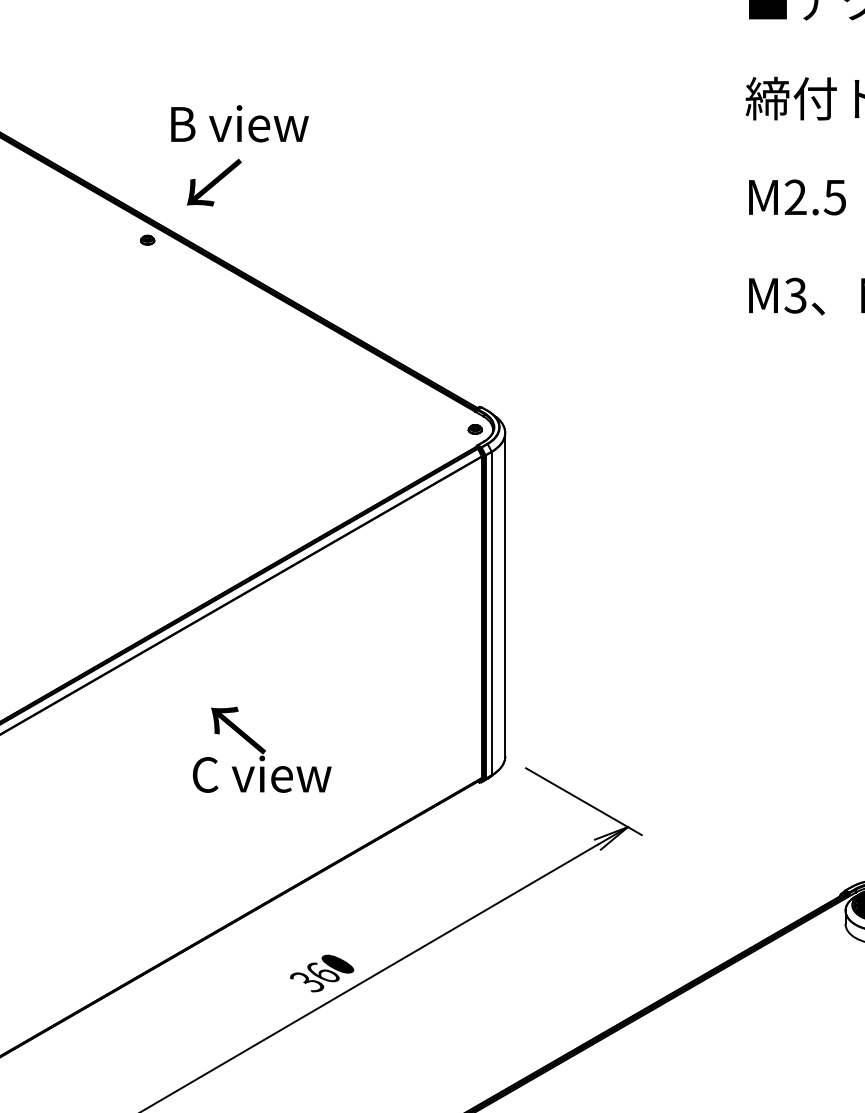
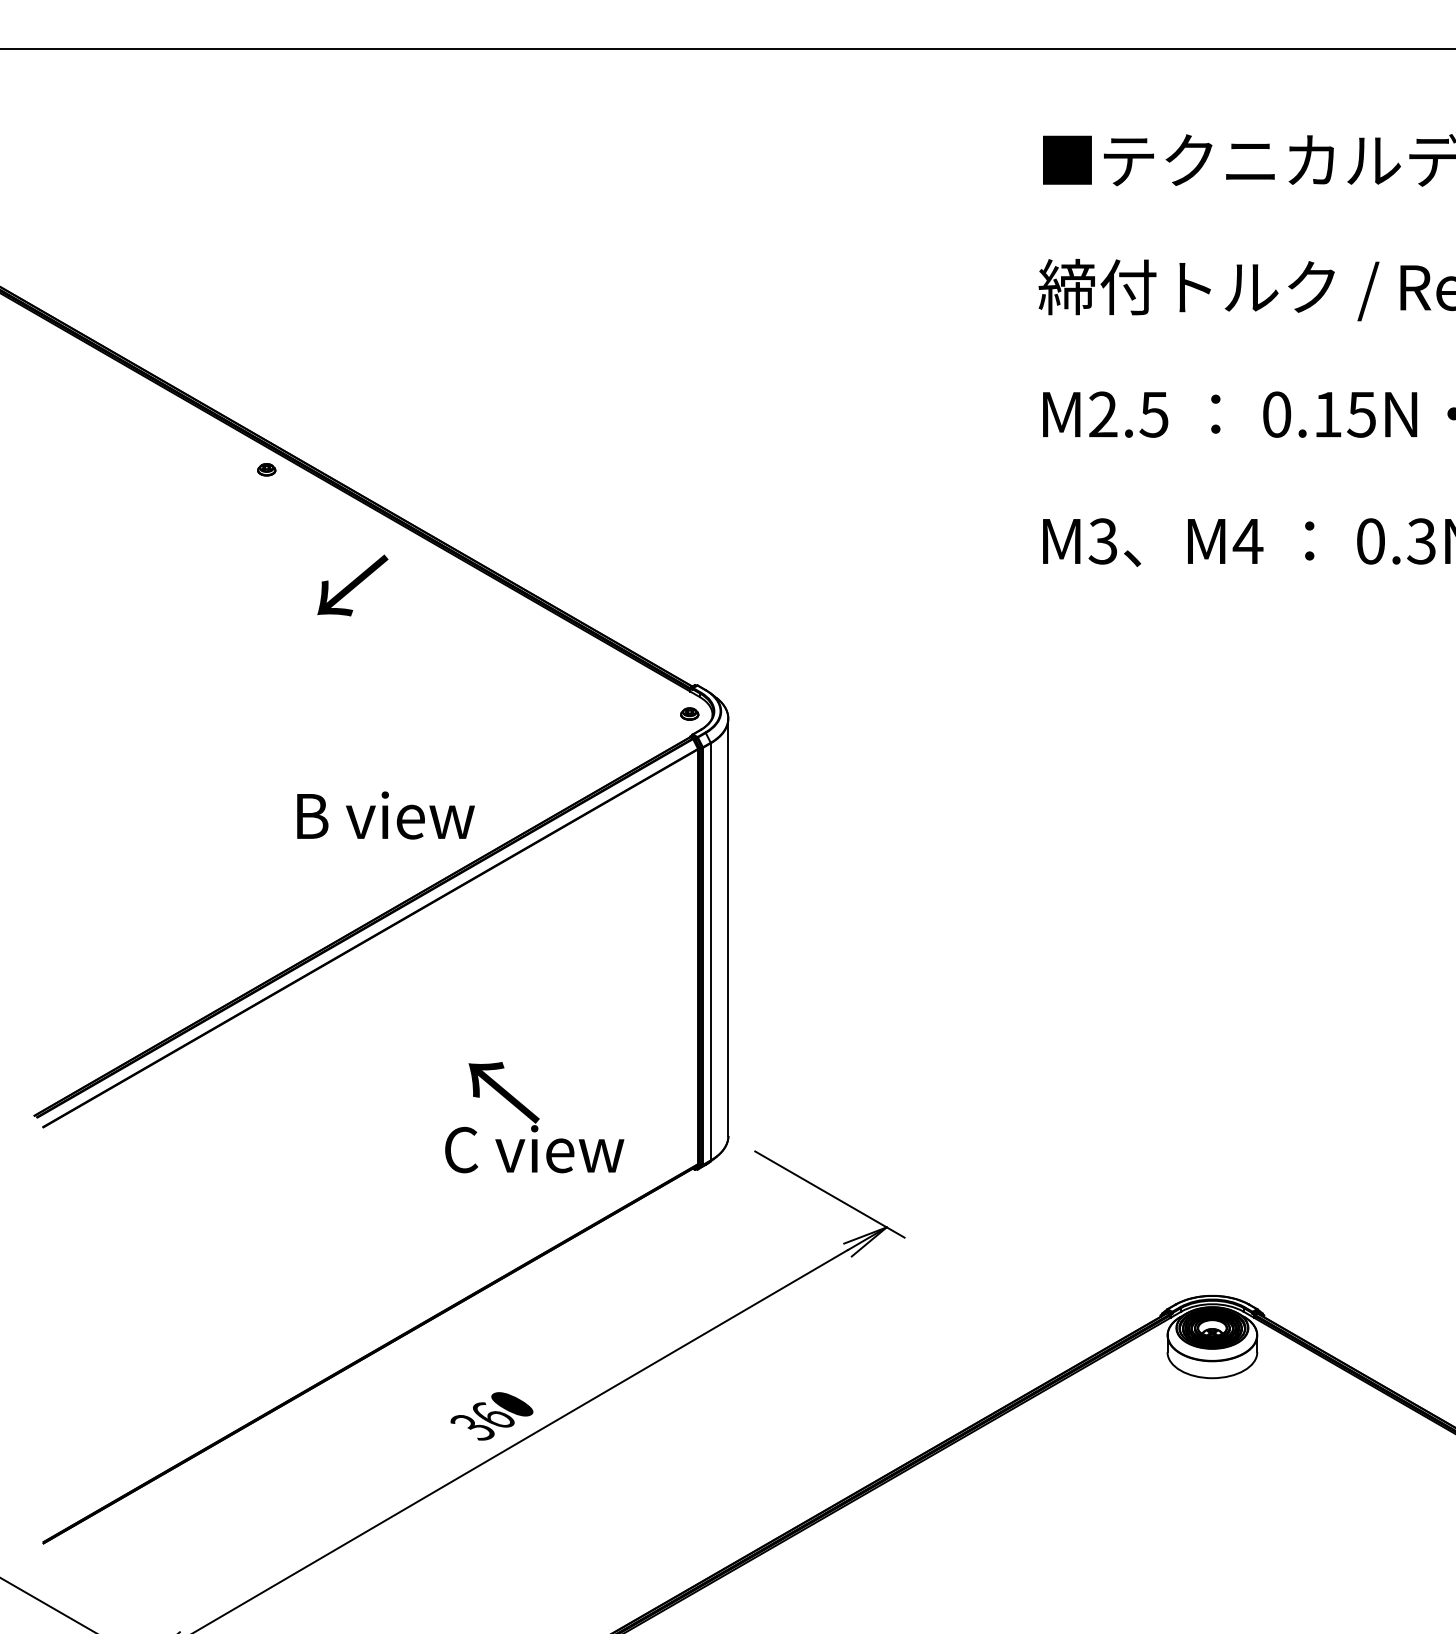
text: (239, 123) -> (385, 815), moved
text: (214, 182) -> (352, 585), moved
text: (262, 749) -> (534, 1117), moved

